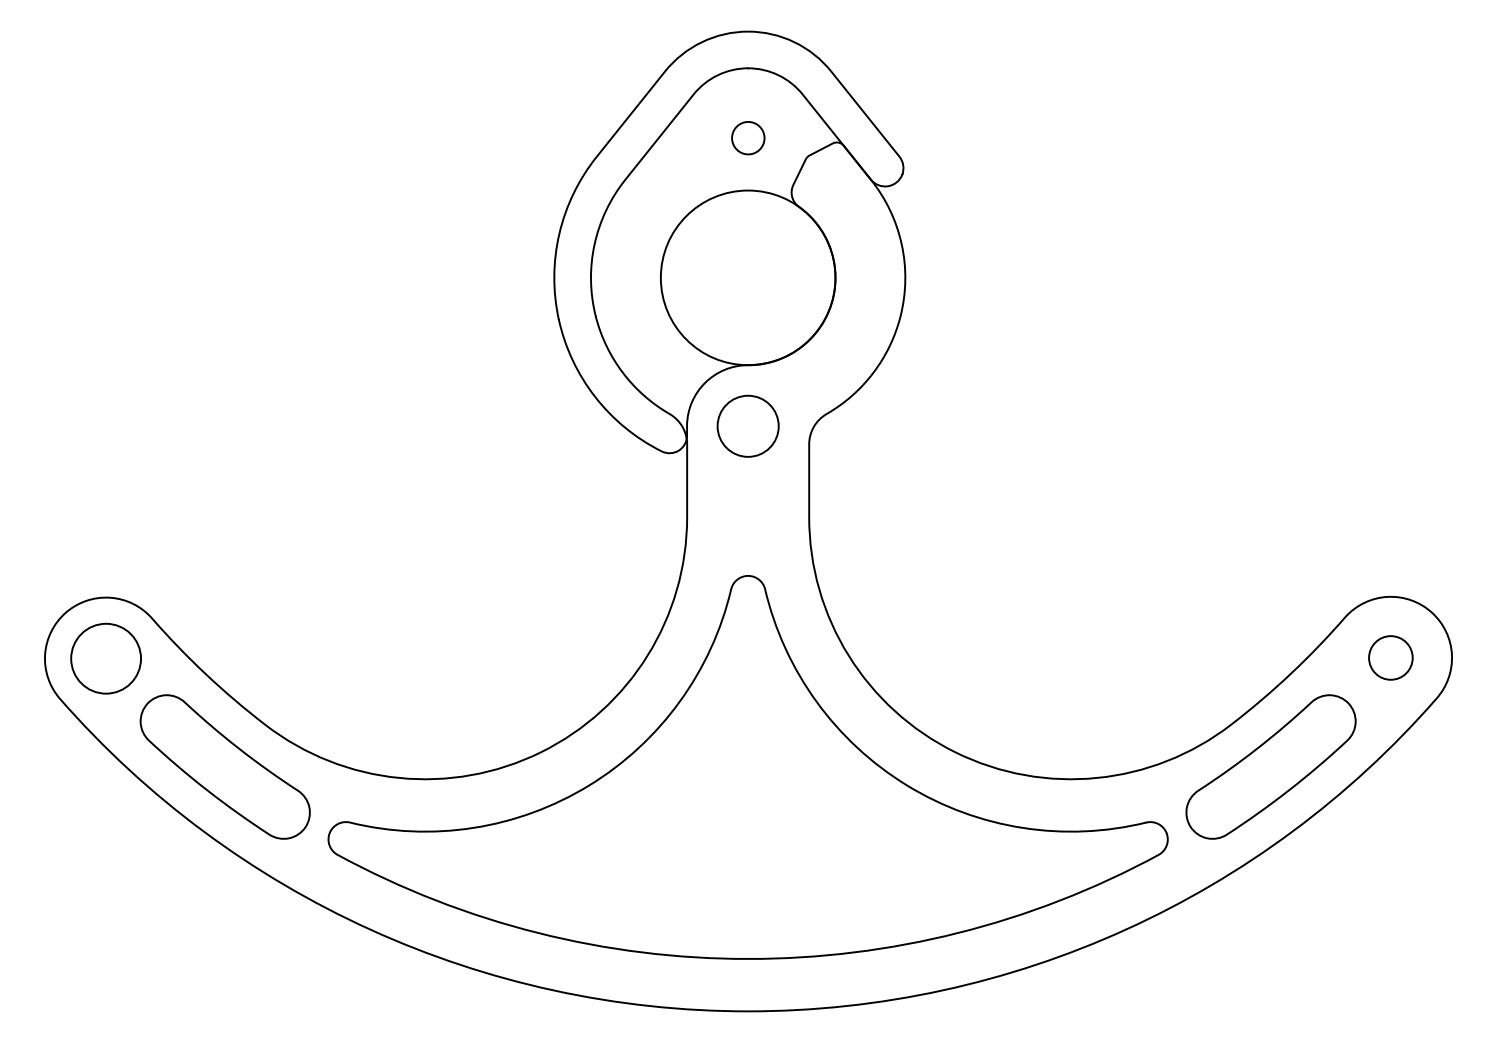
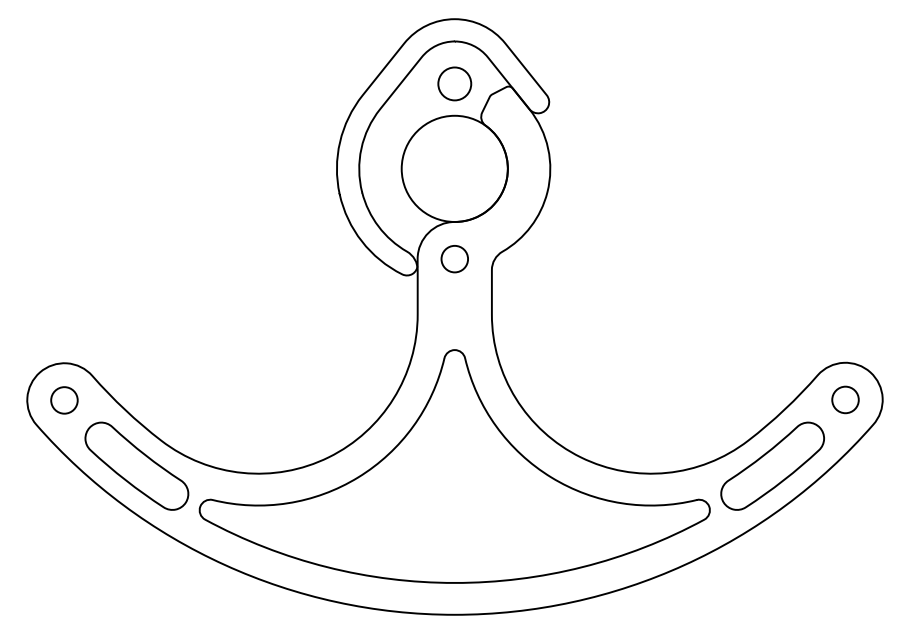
circle: (747, 137) -> (454, 83), size x1.67
circle: (747, 425) -> (454, 258), size x0.71
circle: (106, 658) -> (64, 400), size x0.62

